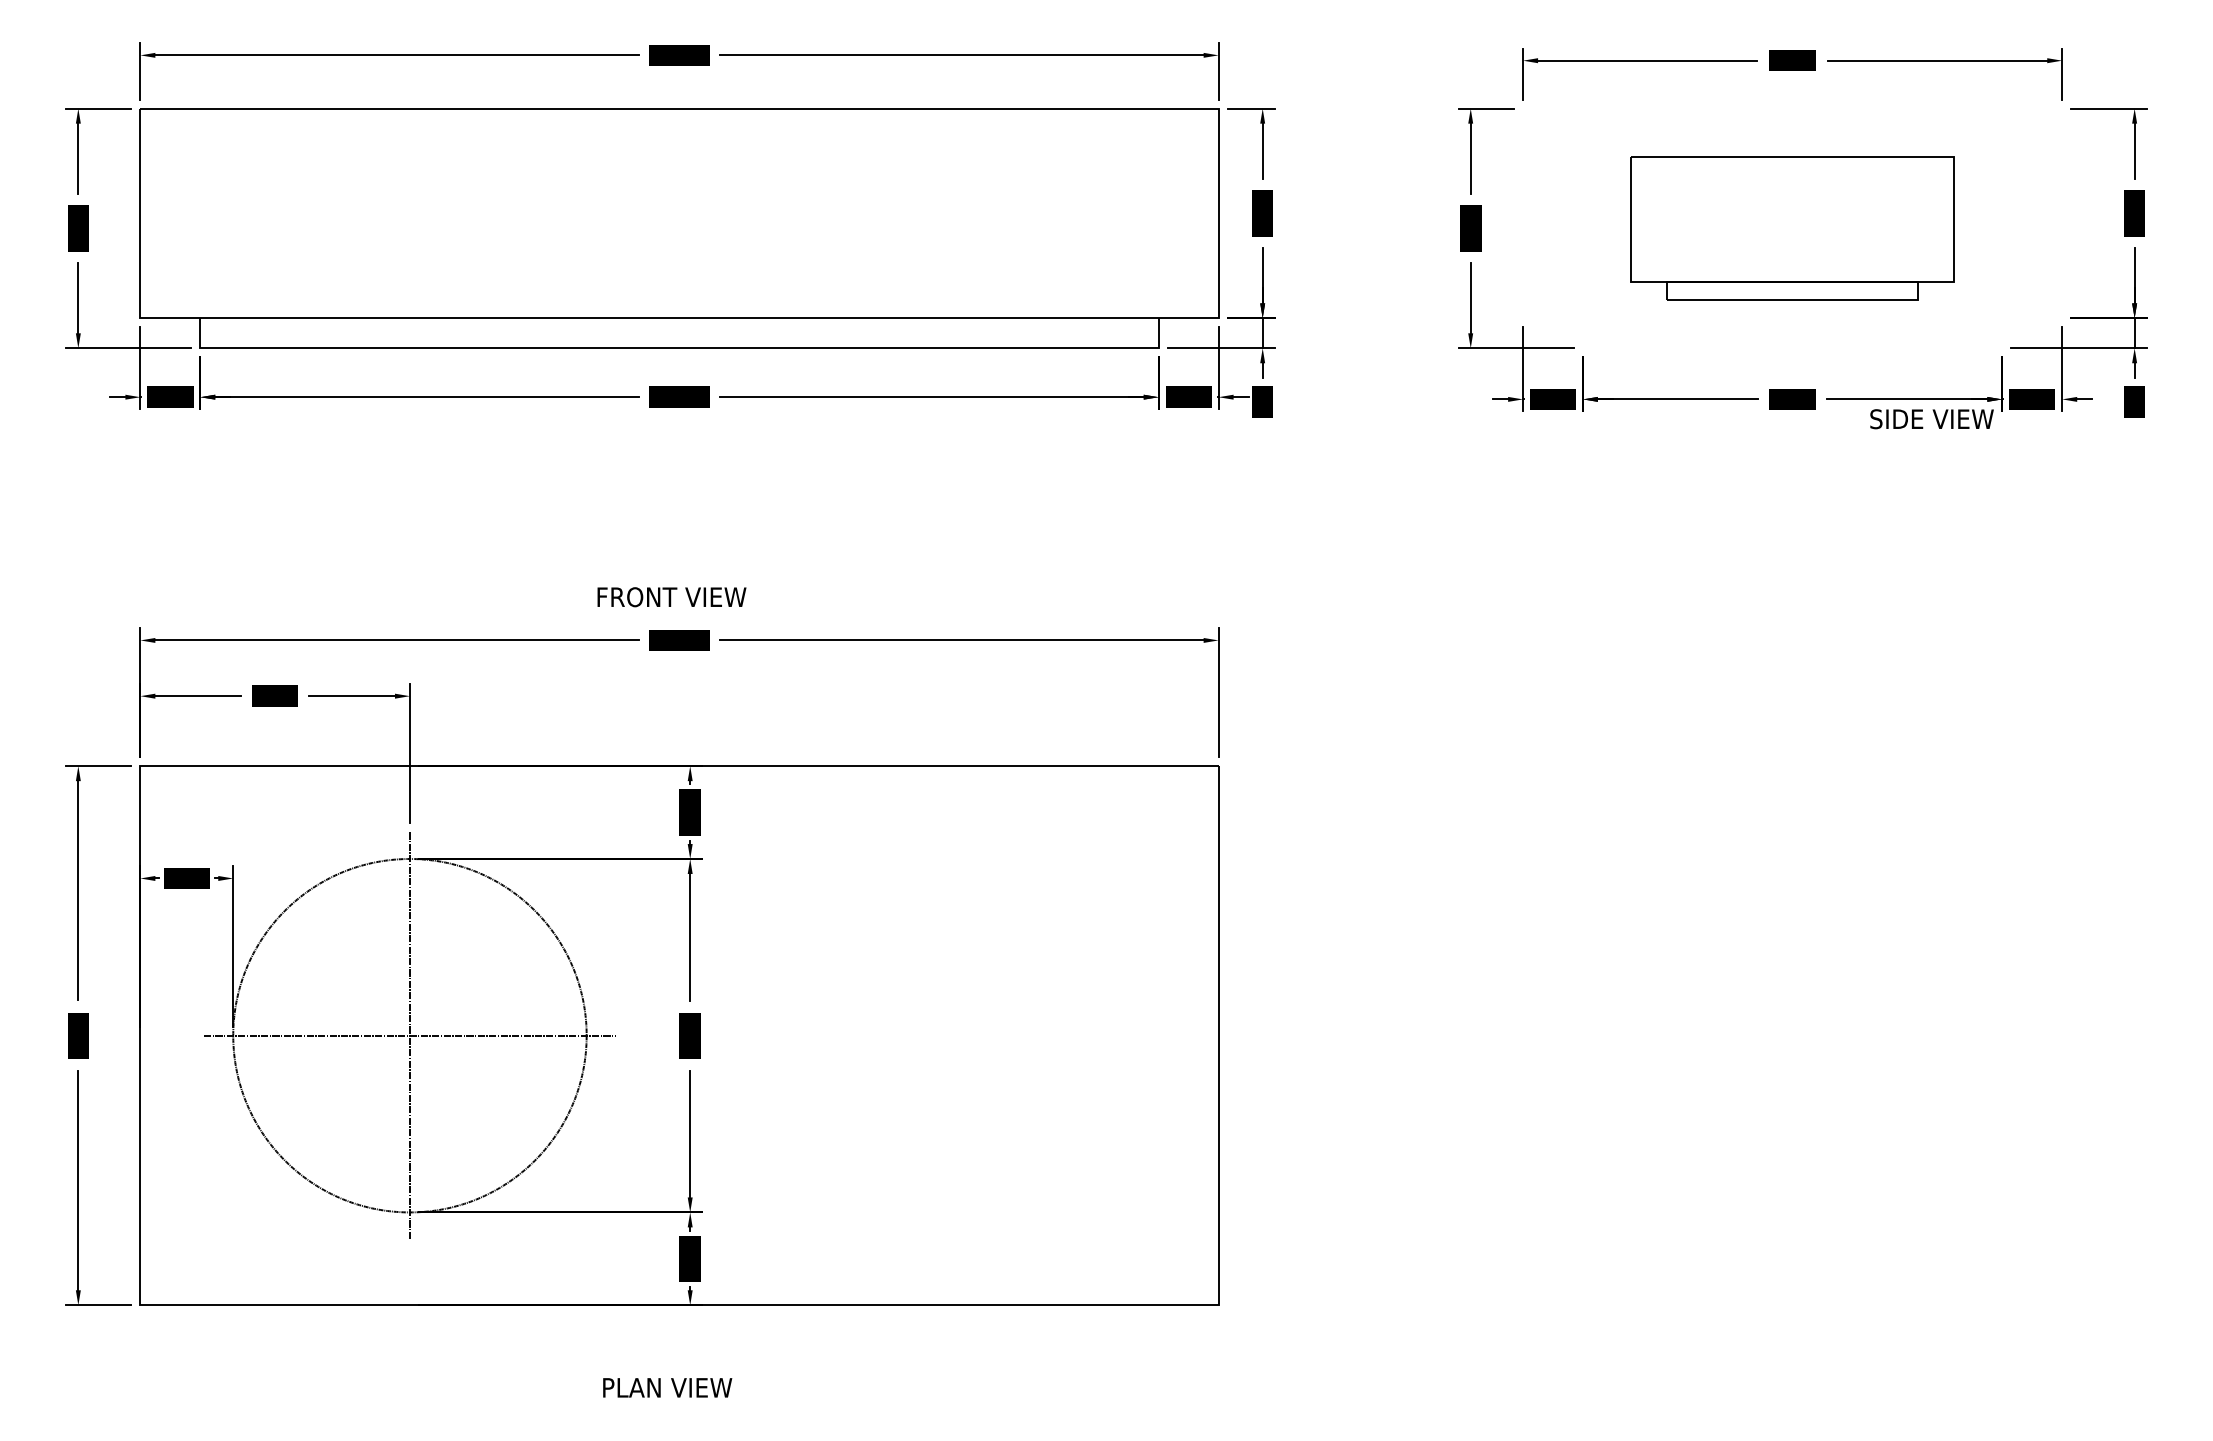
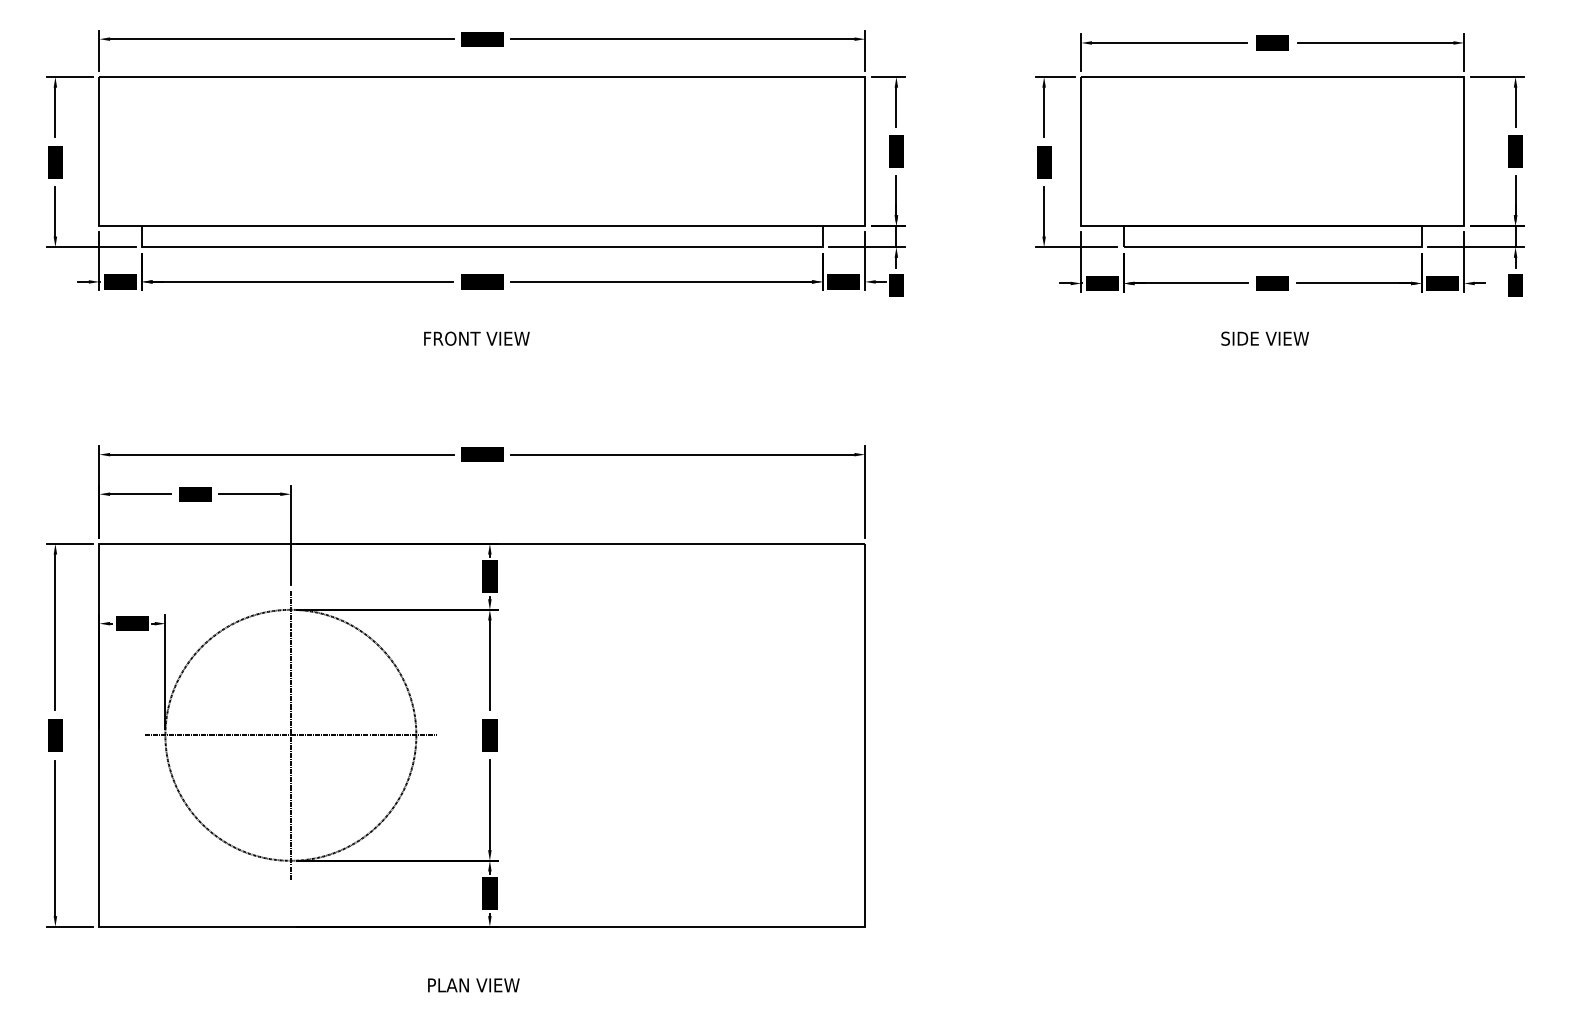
part: (1792, 228) -> (1272, 162), size x1.67
text: (1931, 419) -> (1264, 338), moved
text: (671, 597) -> (476, 338), moved

